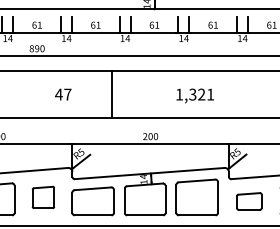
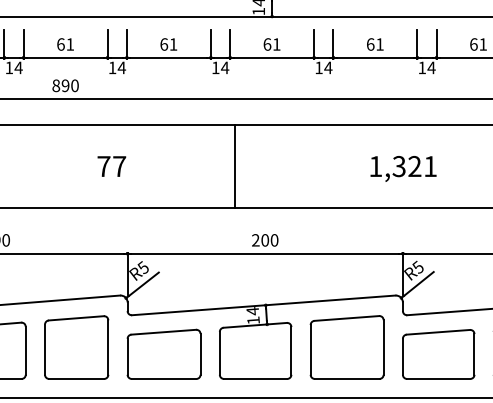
text: (58, 94) -> (103, 166), 47 -> 77
line: (111, 94) -> (235, 166), moved
text: (194, 95) -> (402, 168), moved
part: (43, 197) -> (76, 347), size x1.67
part: (249, 201) -> (439, 354), size x1.67

